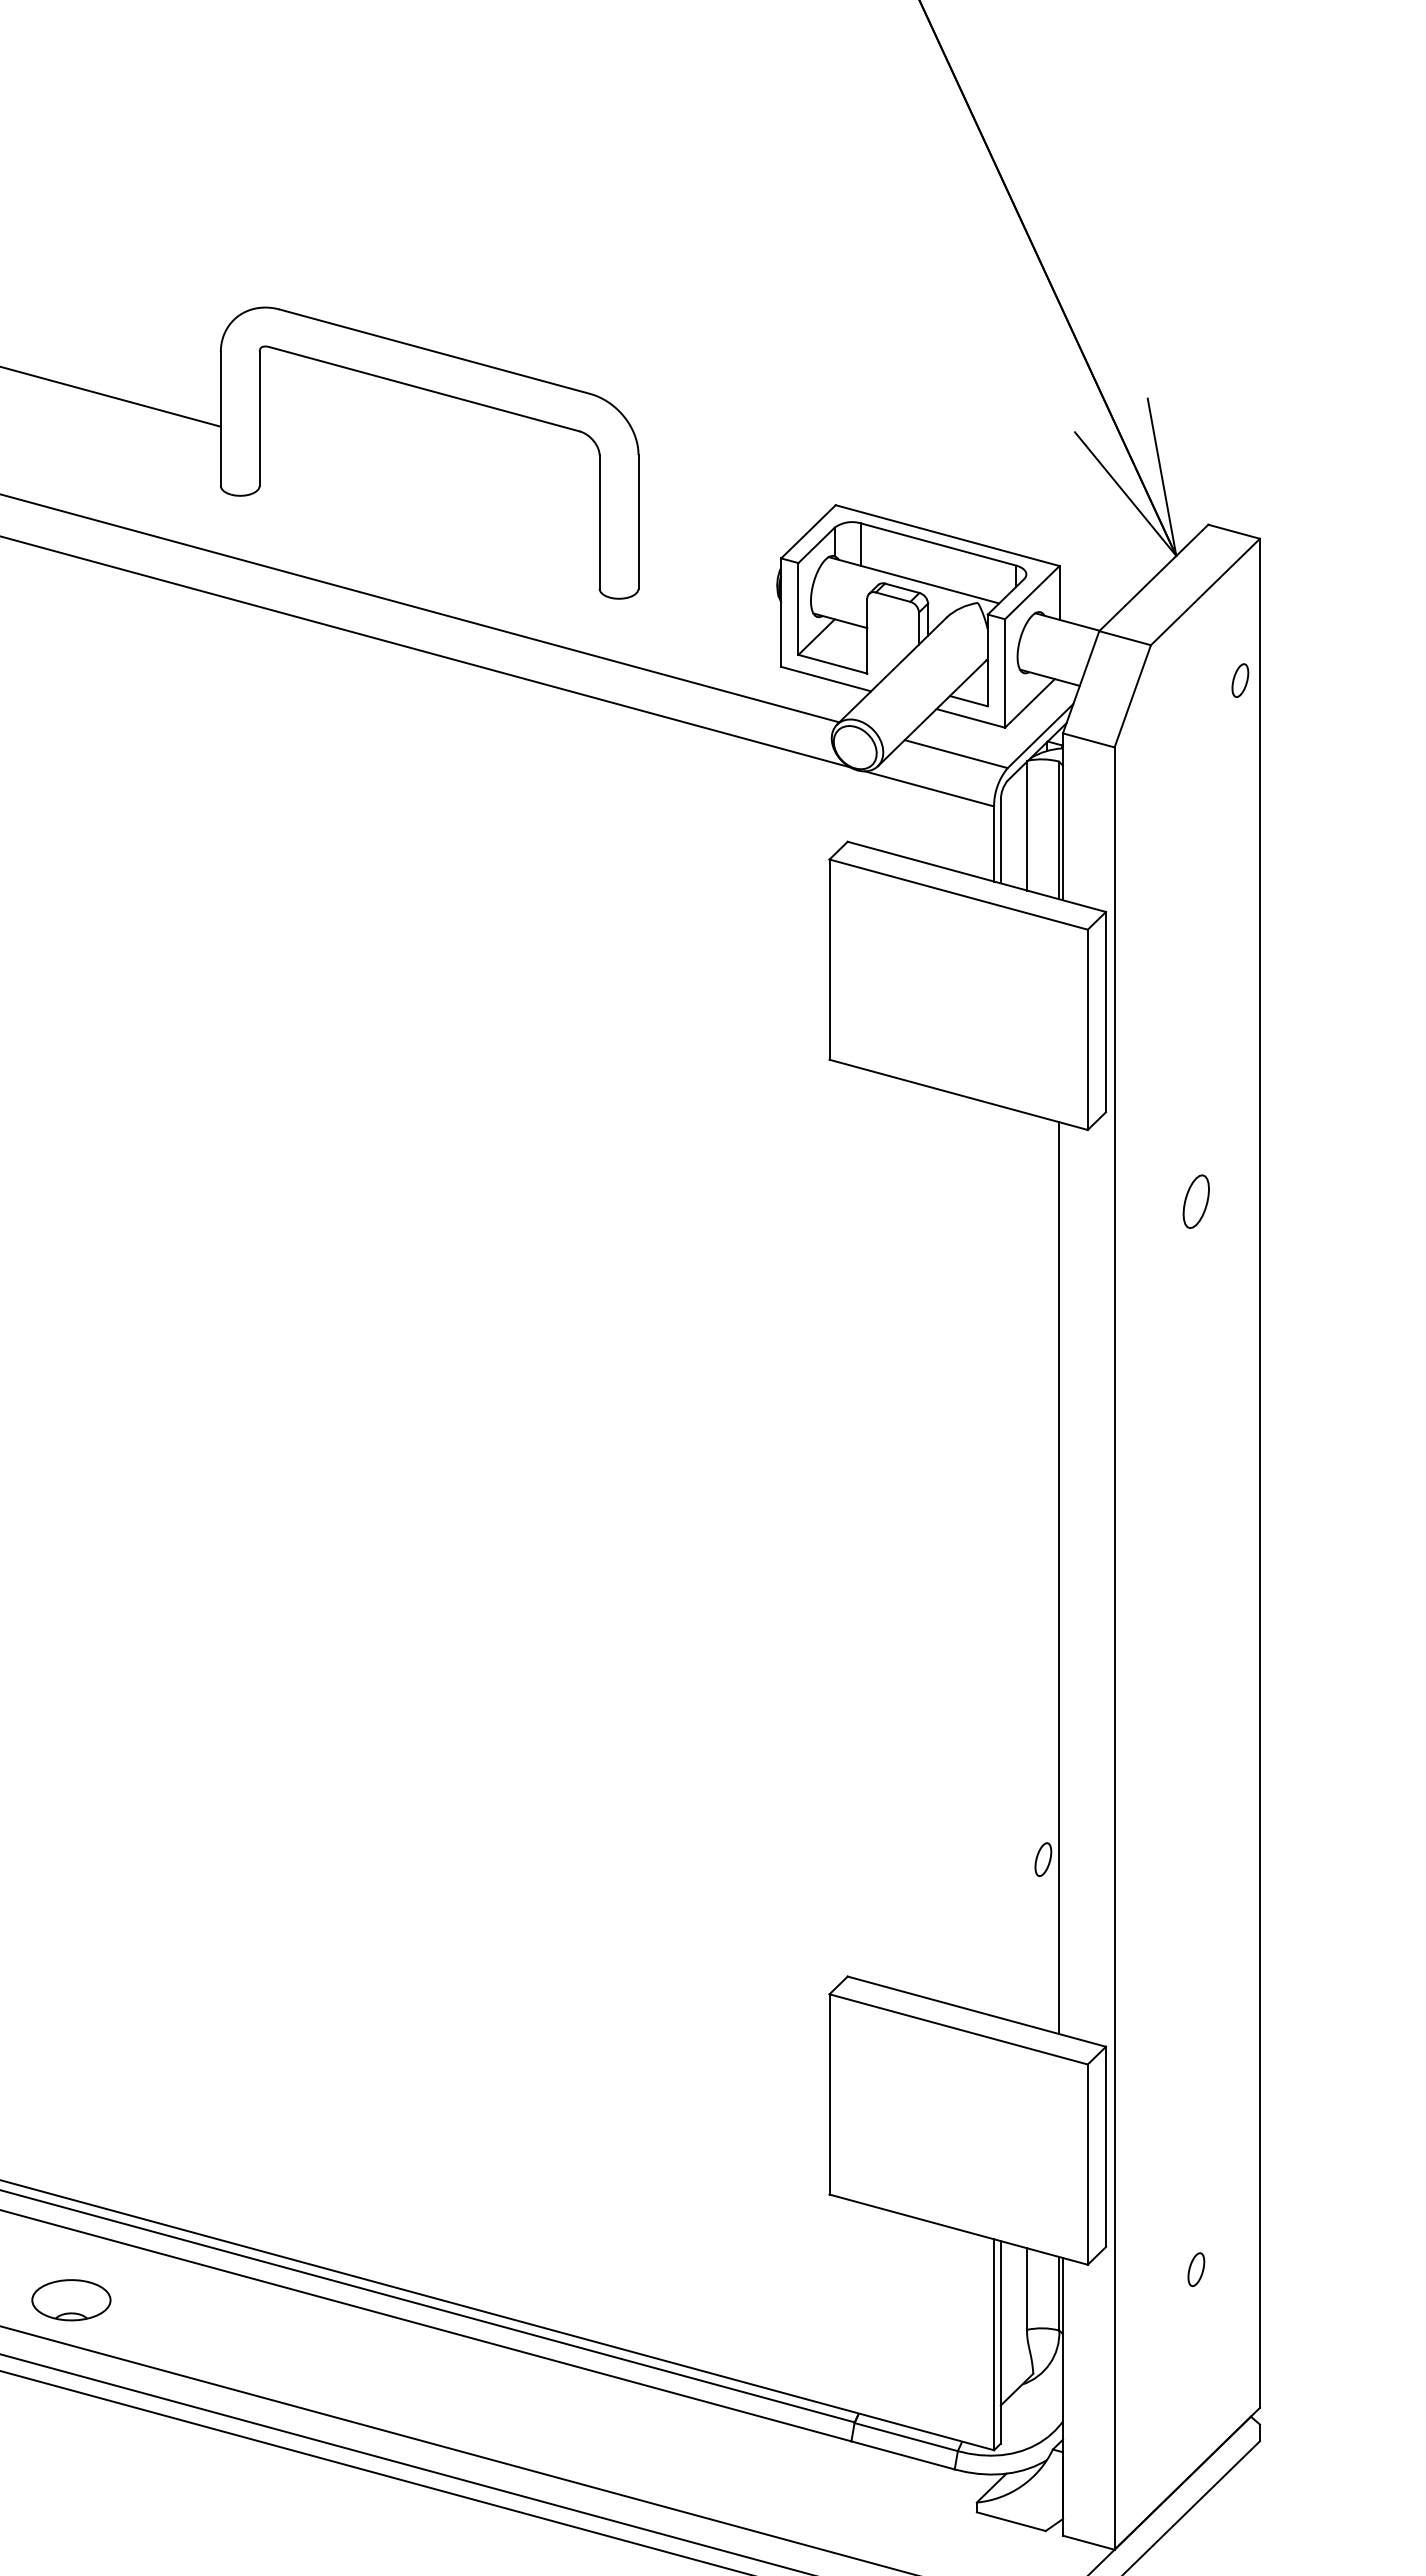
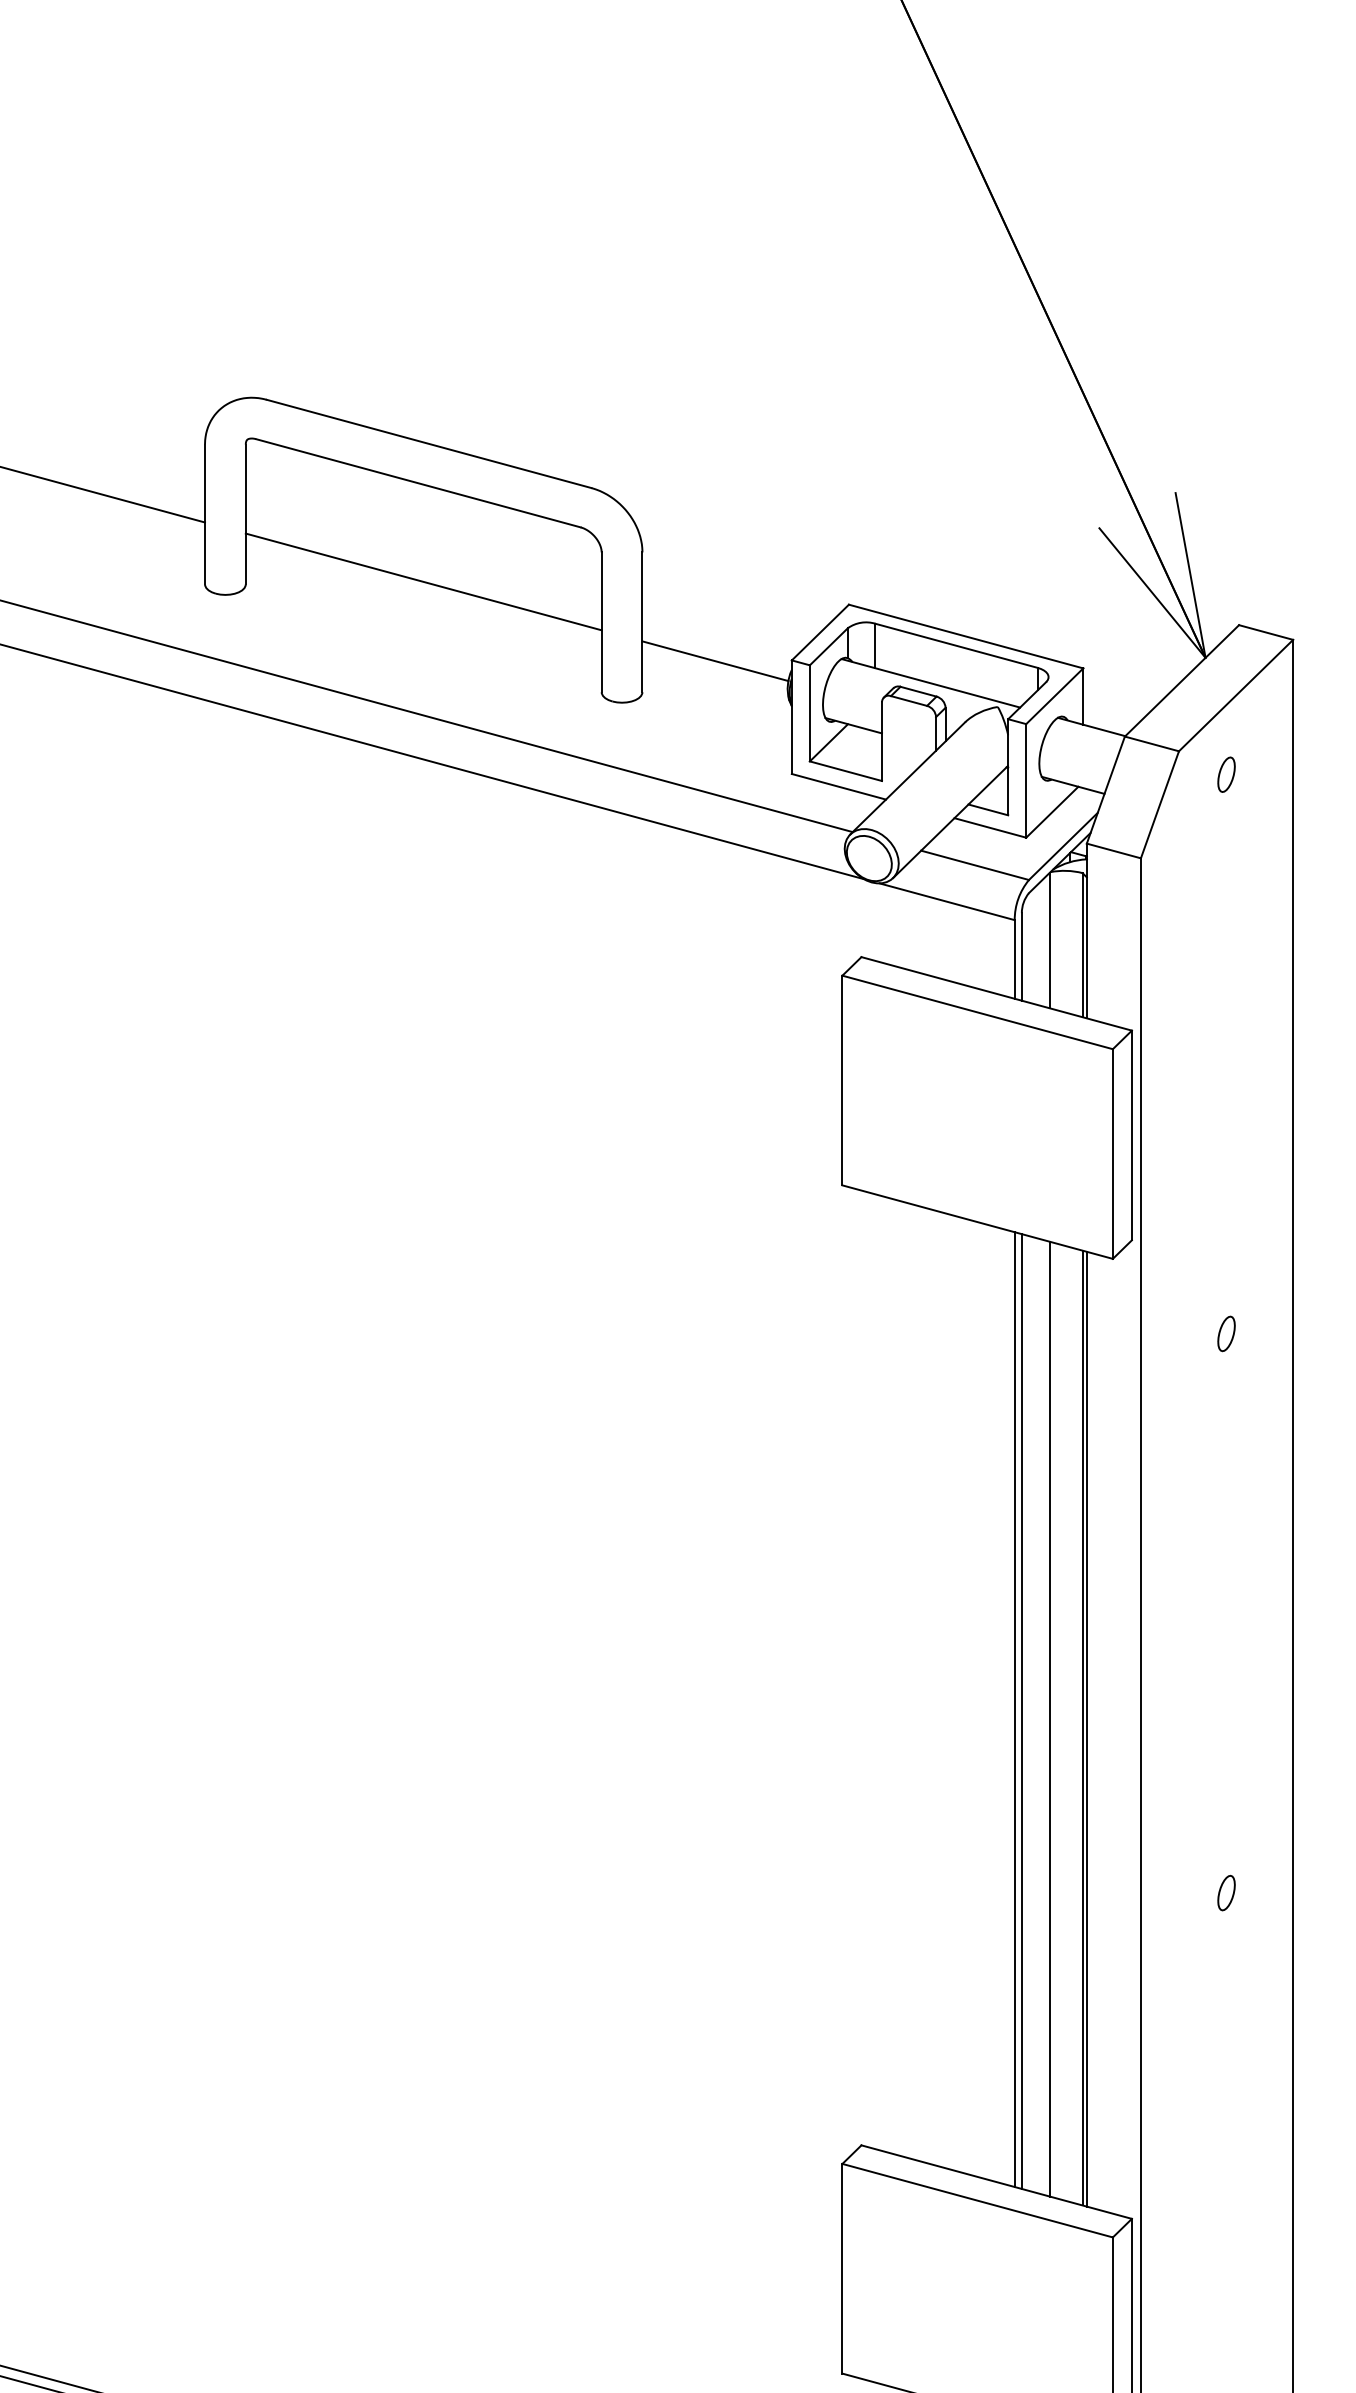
line: (429, 483) -> (423, 581), added
line: (708, 559) -> (715, 661), added
part: (1240, 680) -> (1226, 774), moved
part: (1196, 1201) -> (1226, 1333), size x0.62
line: (994, 1560) -> (1015, 1709), added
line: (1000, 1562) -> (1021, 1711), added
line: (1027, 1569) -> (1049, 1719), added
line: (1062, 1579) -> (1086, 1729), added
part: (1043, 1859) -> (1226, 1892), moved

